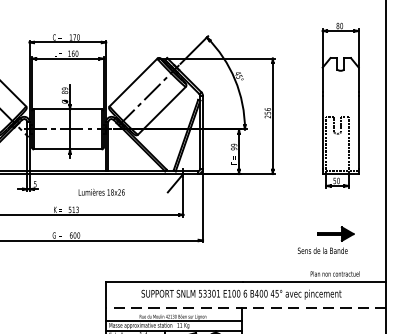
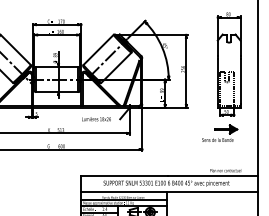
text: (101, 192) -> (96, 119), moved
part: (327, 238) -> (220, 132), moved
line: (246, 307) -> (169, 191), dashed -> solid

